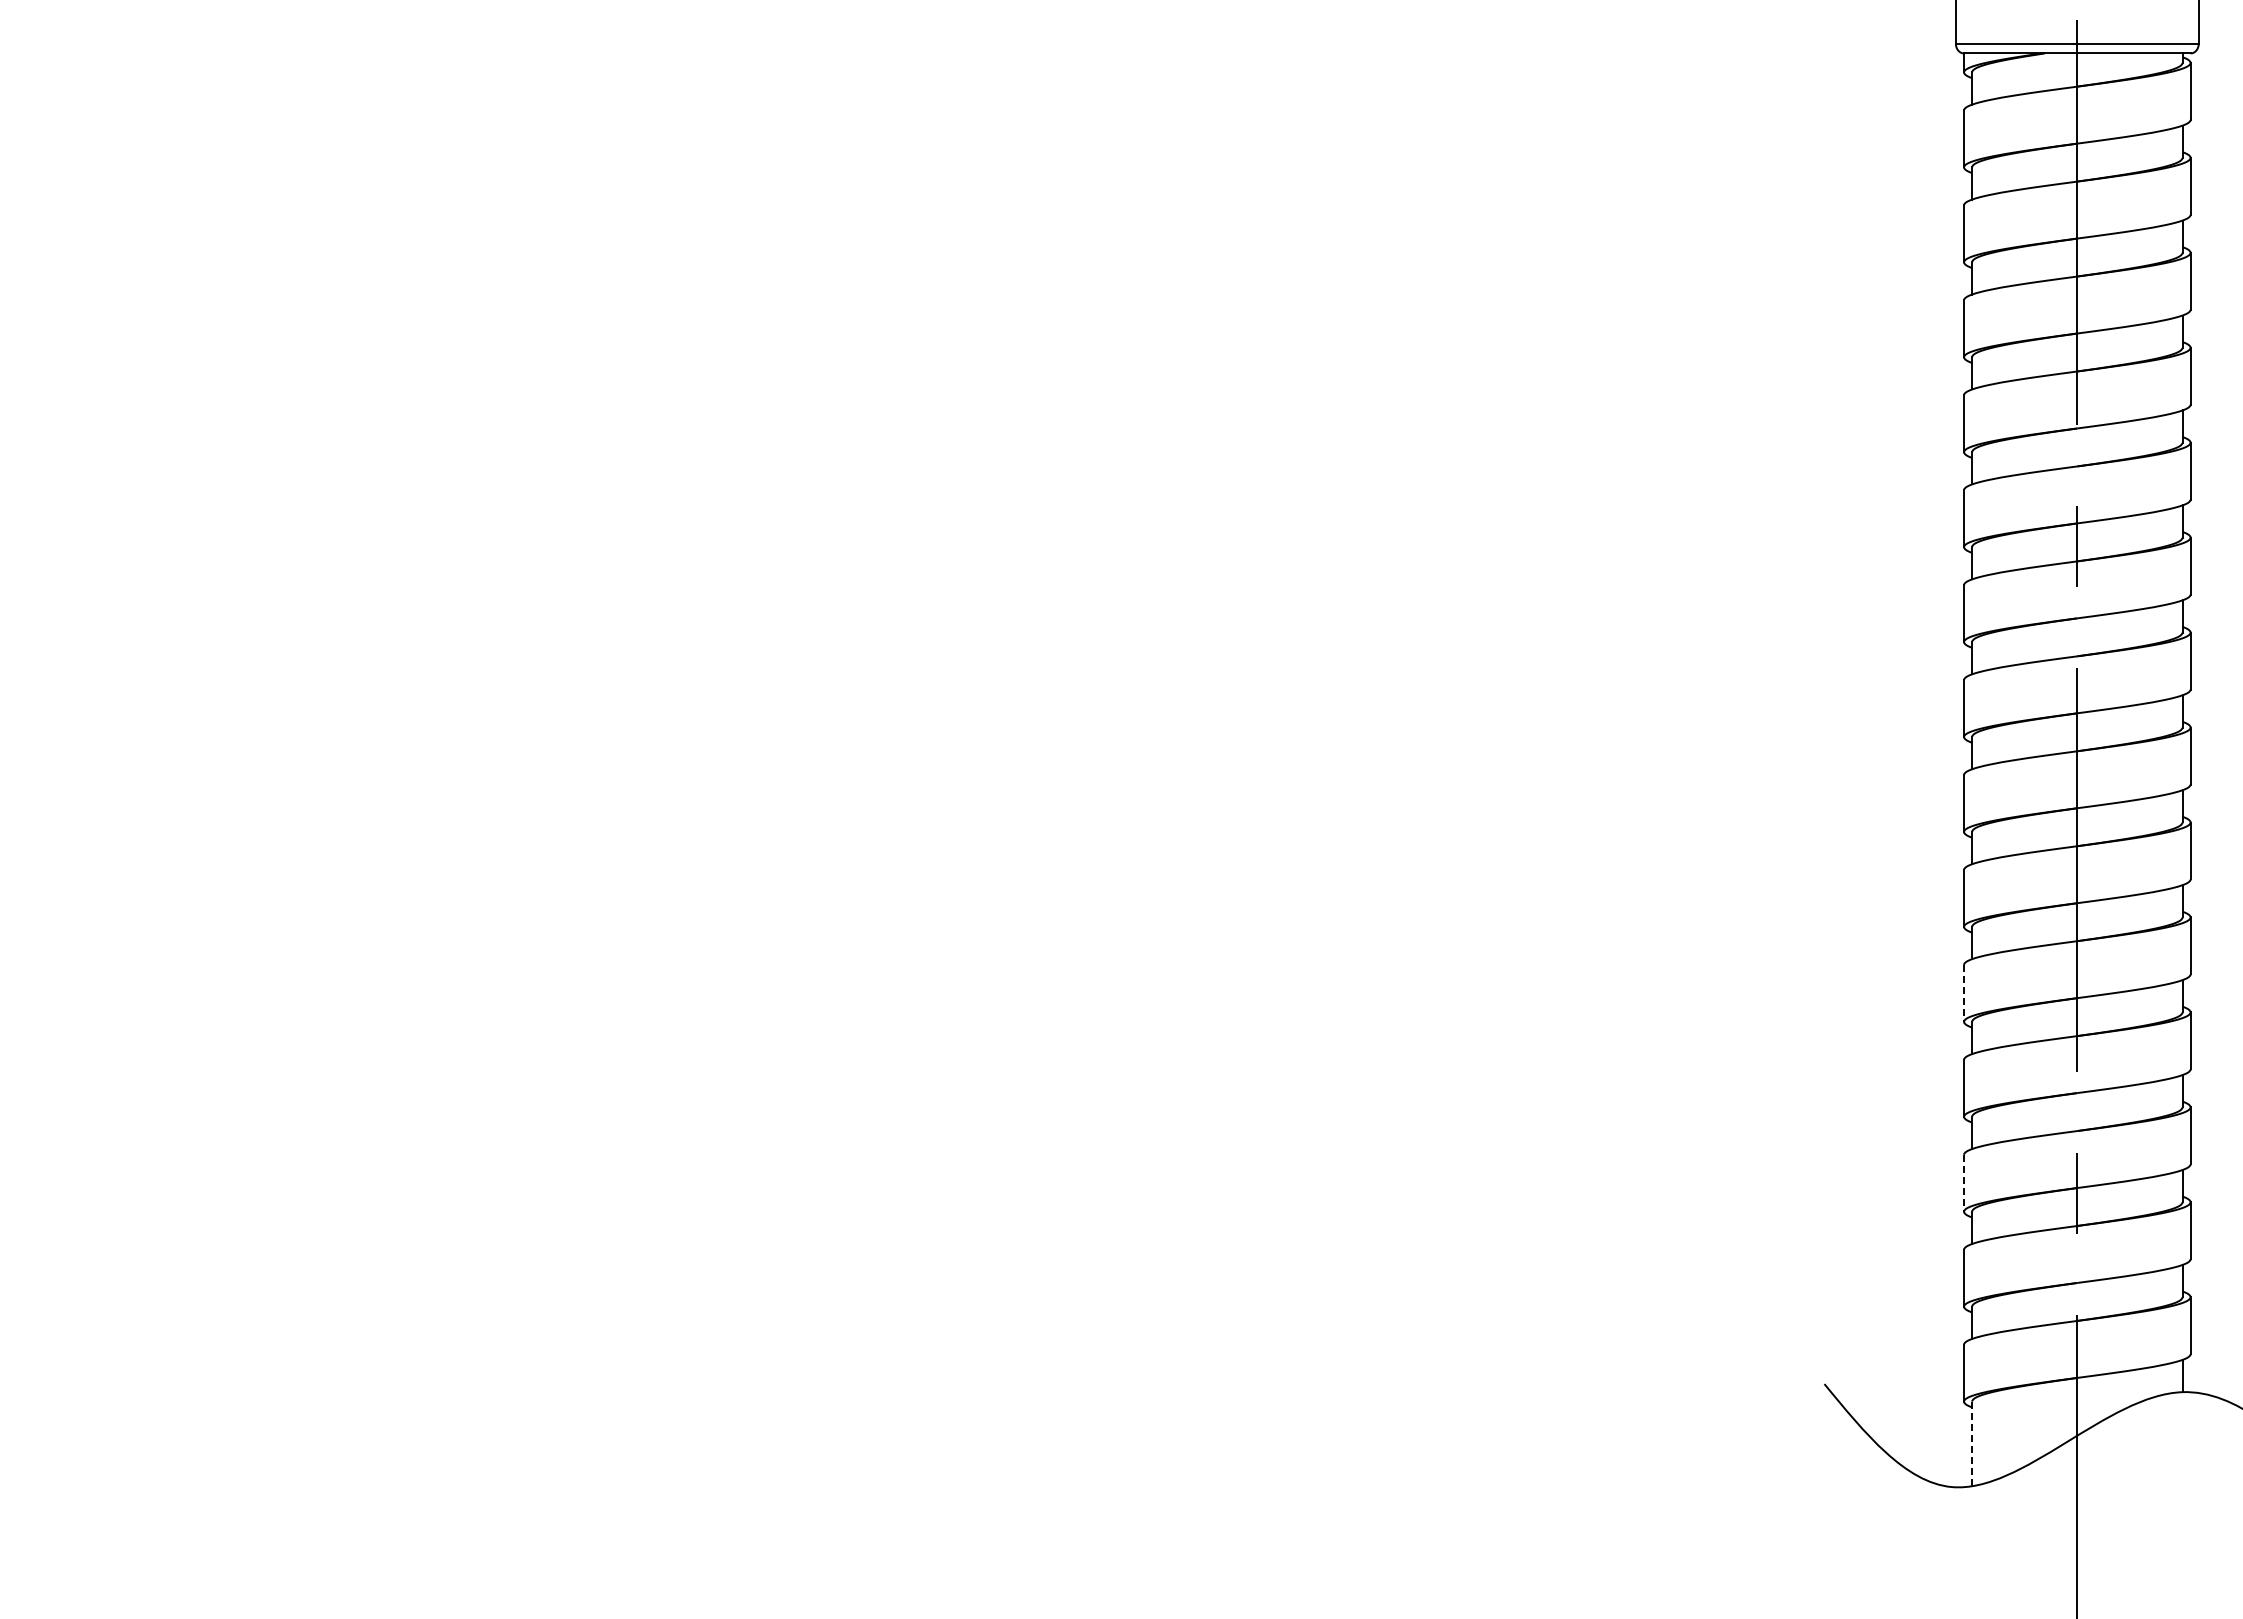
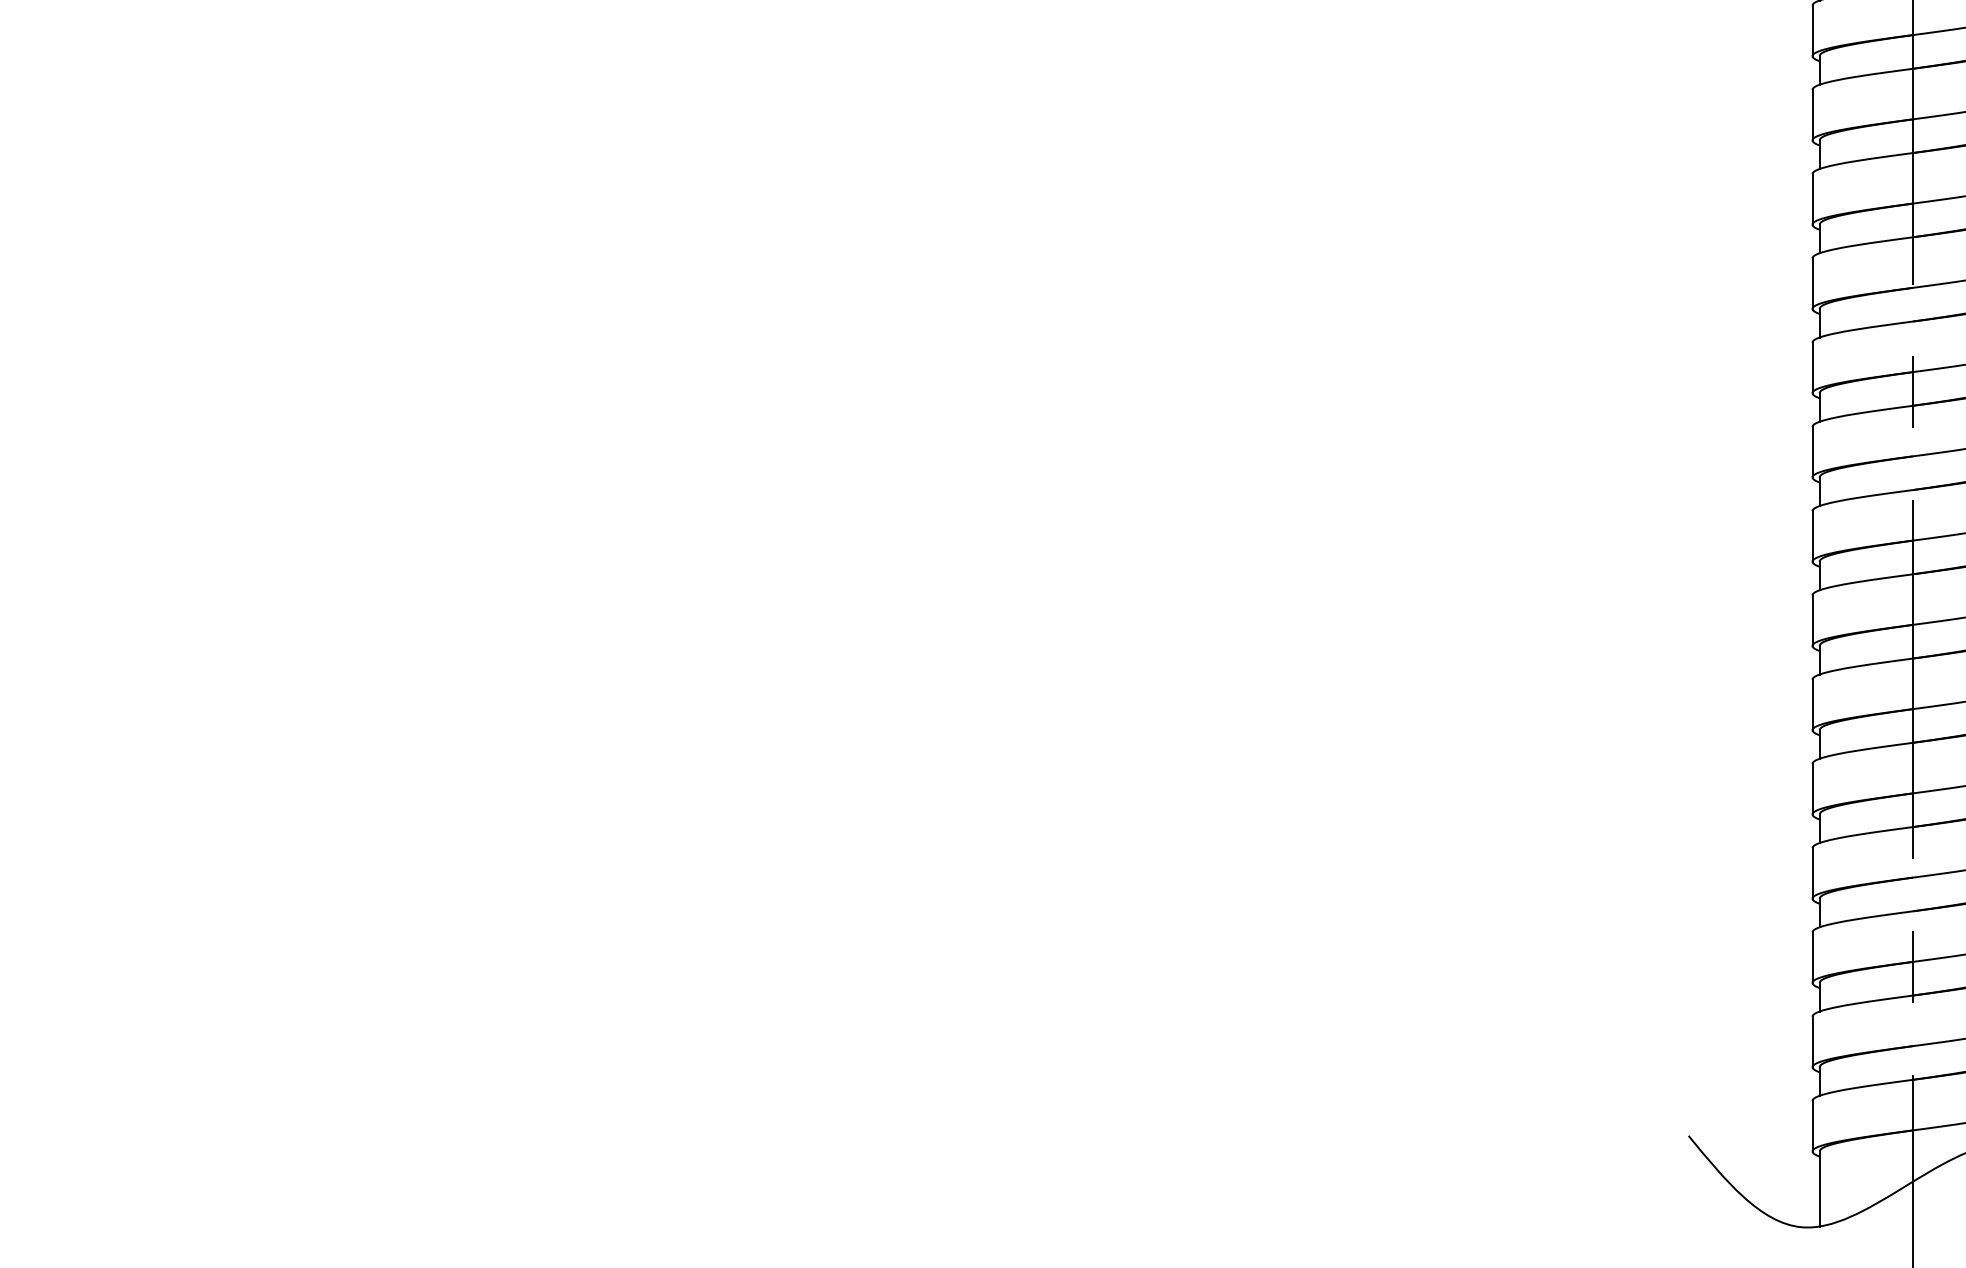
line: (1964, 993) -> (1812, 789), dashed -> solid
line: (1964, 1183) -> (1812, 957), dashed -> solid
line: (1972, 1444) -> (1819, 1189), dashed -> solid

